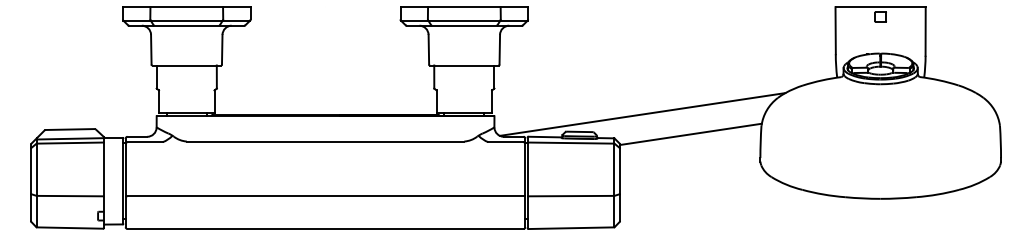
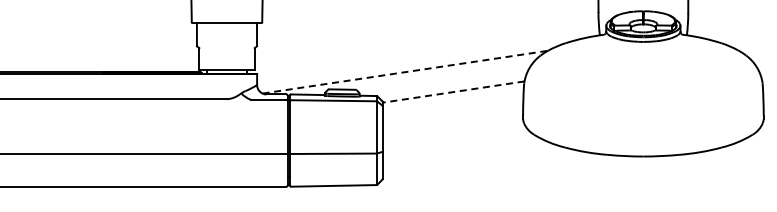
line: (643, 114) -> (406, 72), solid -> dashed
line: (691, 134) -> (454, 92), solid -> dashed

